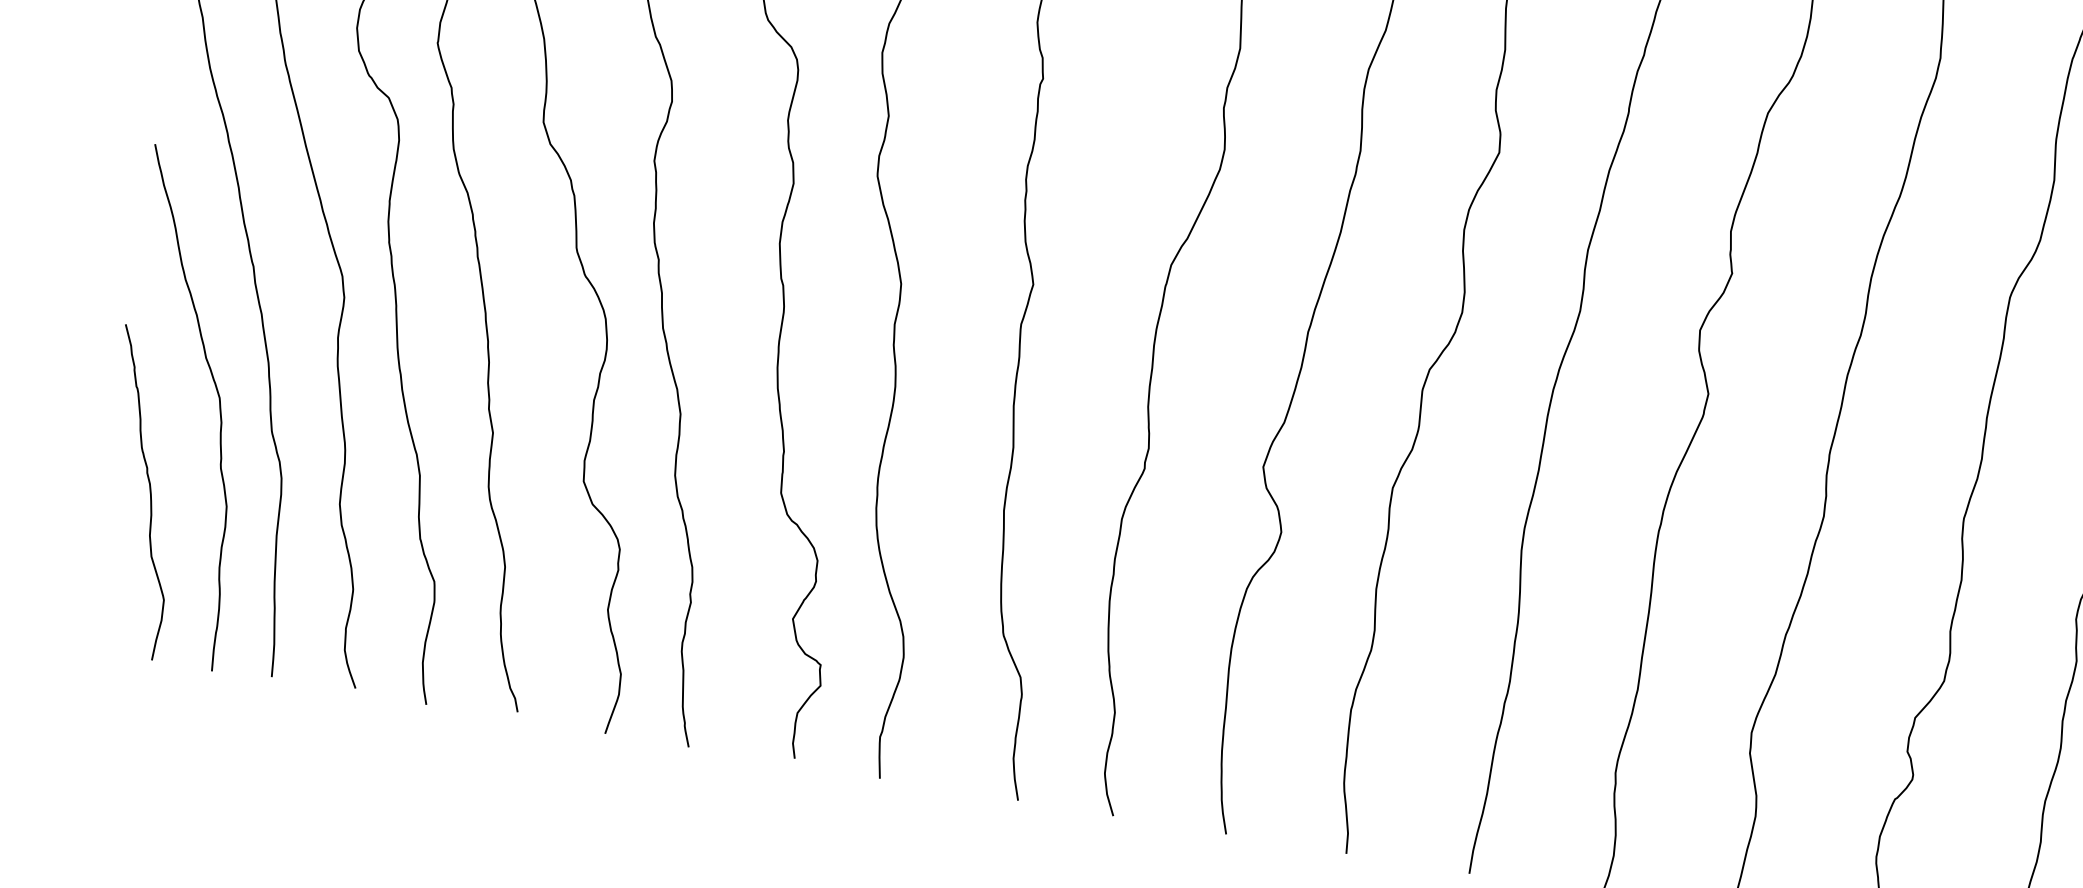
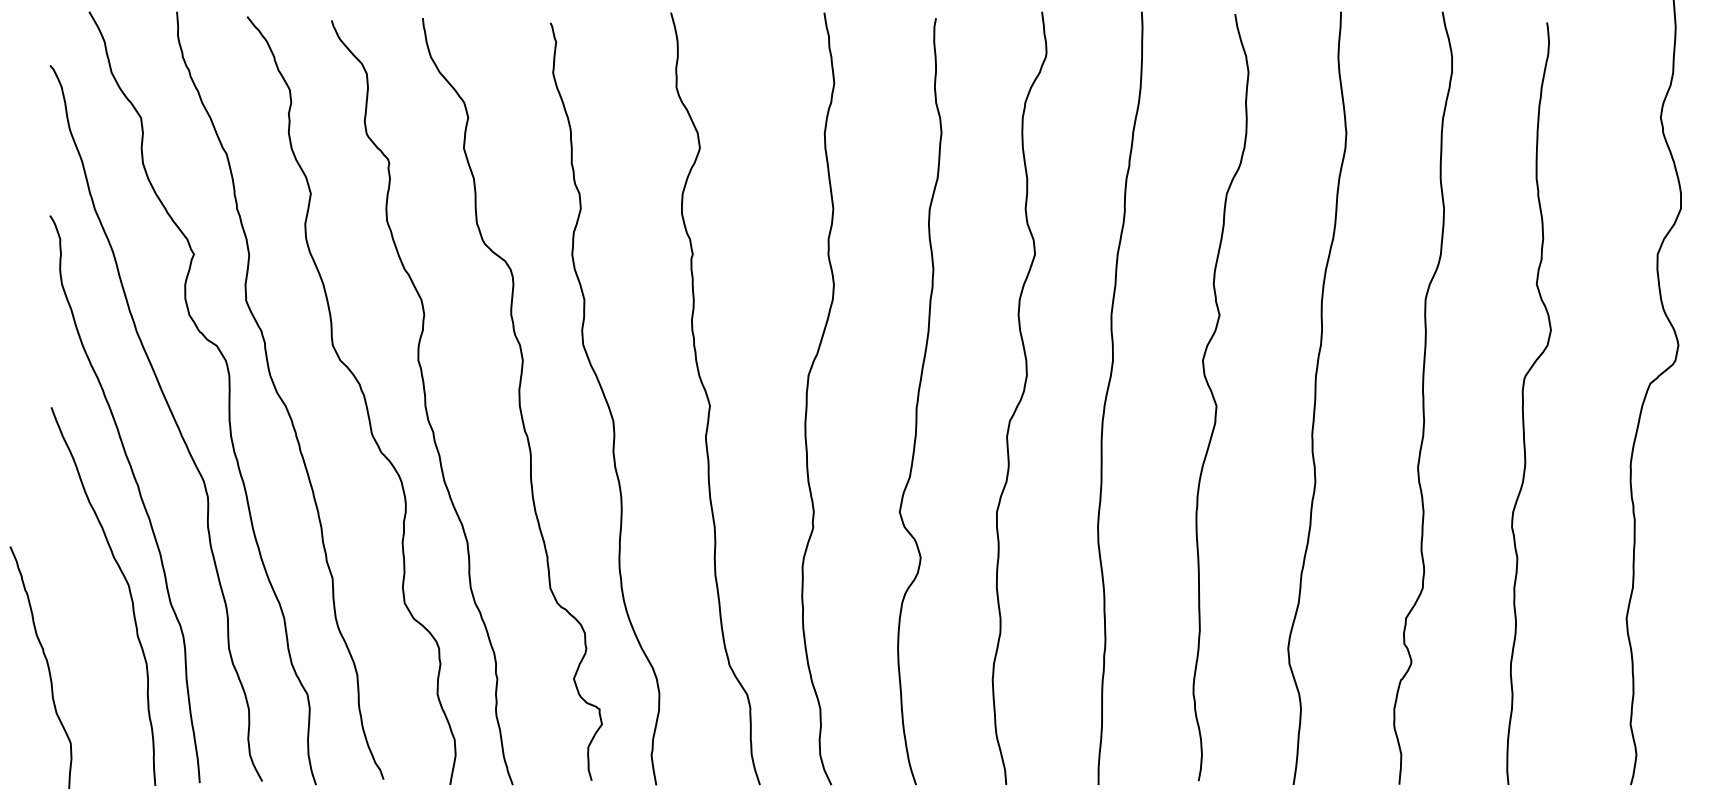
curve: (149, 493) -> (47, 667), moved

